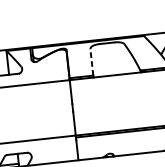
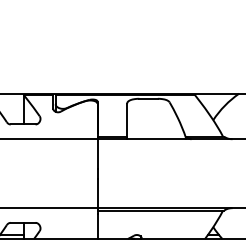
line: (92, 61) -> (127, 119), dashed -> solid

